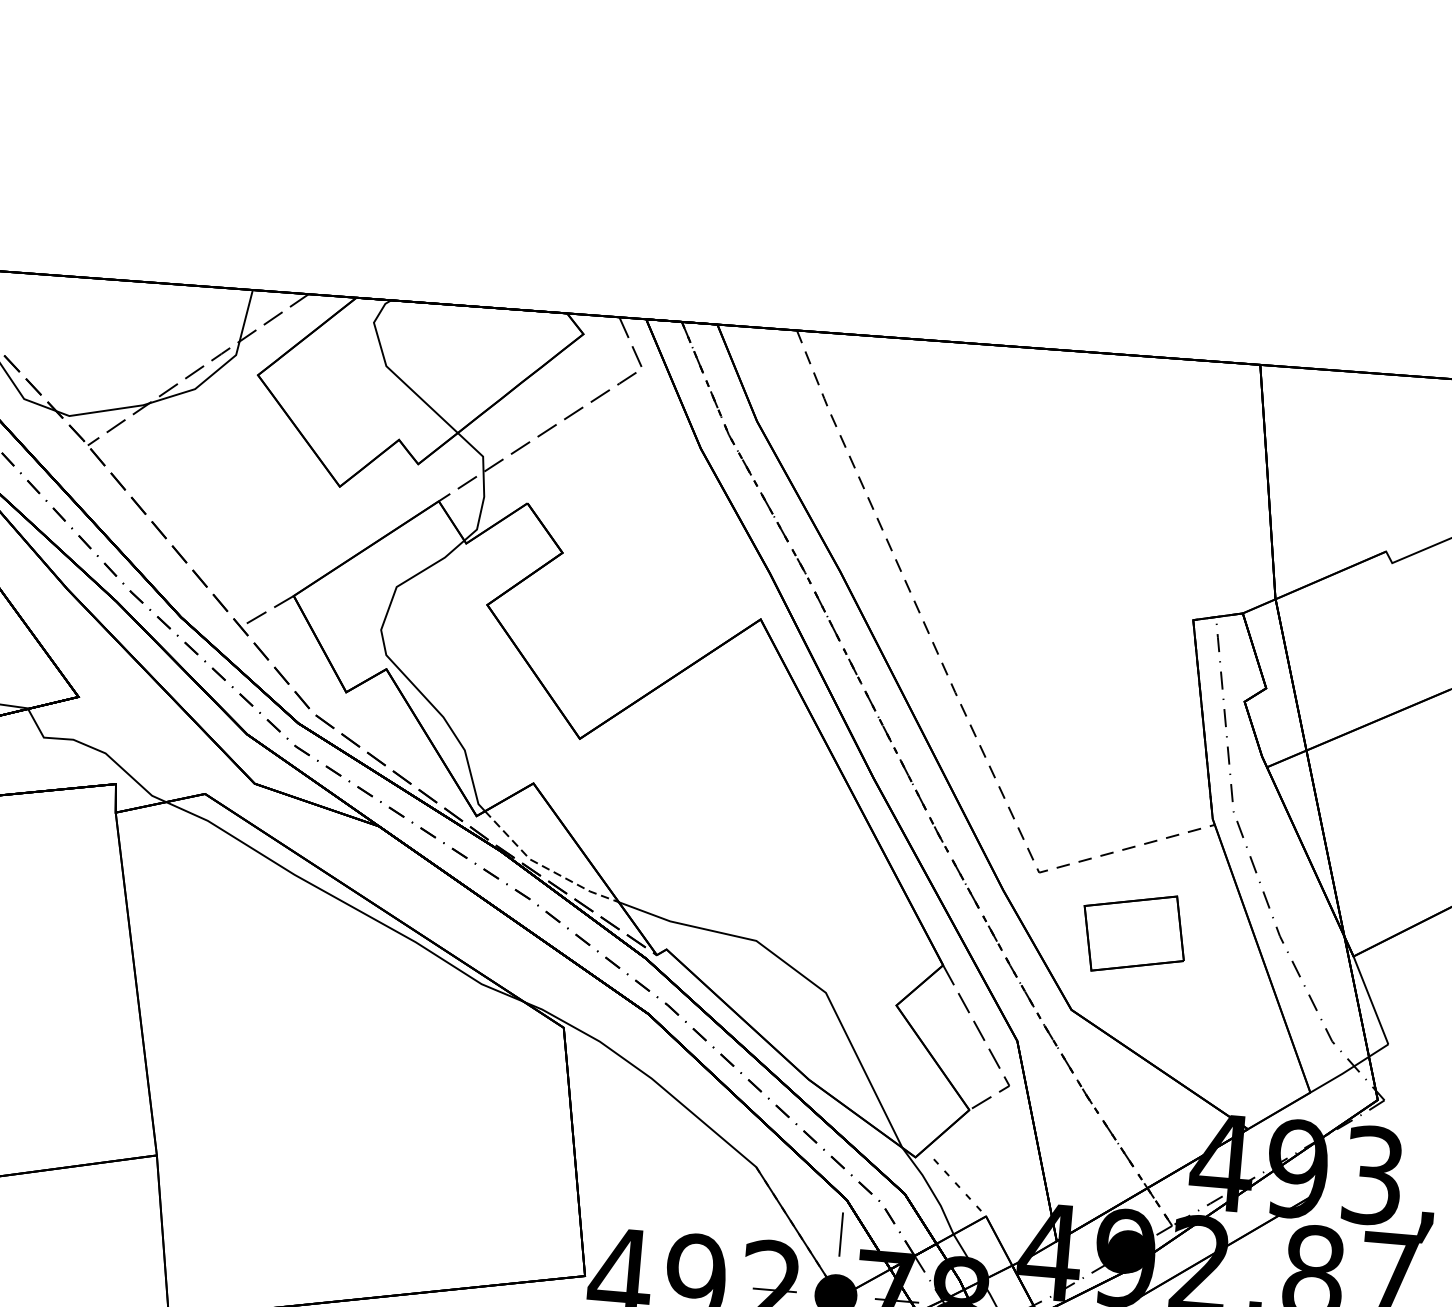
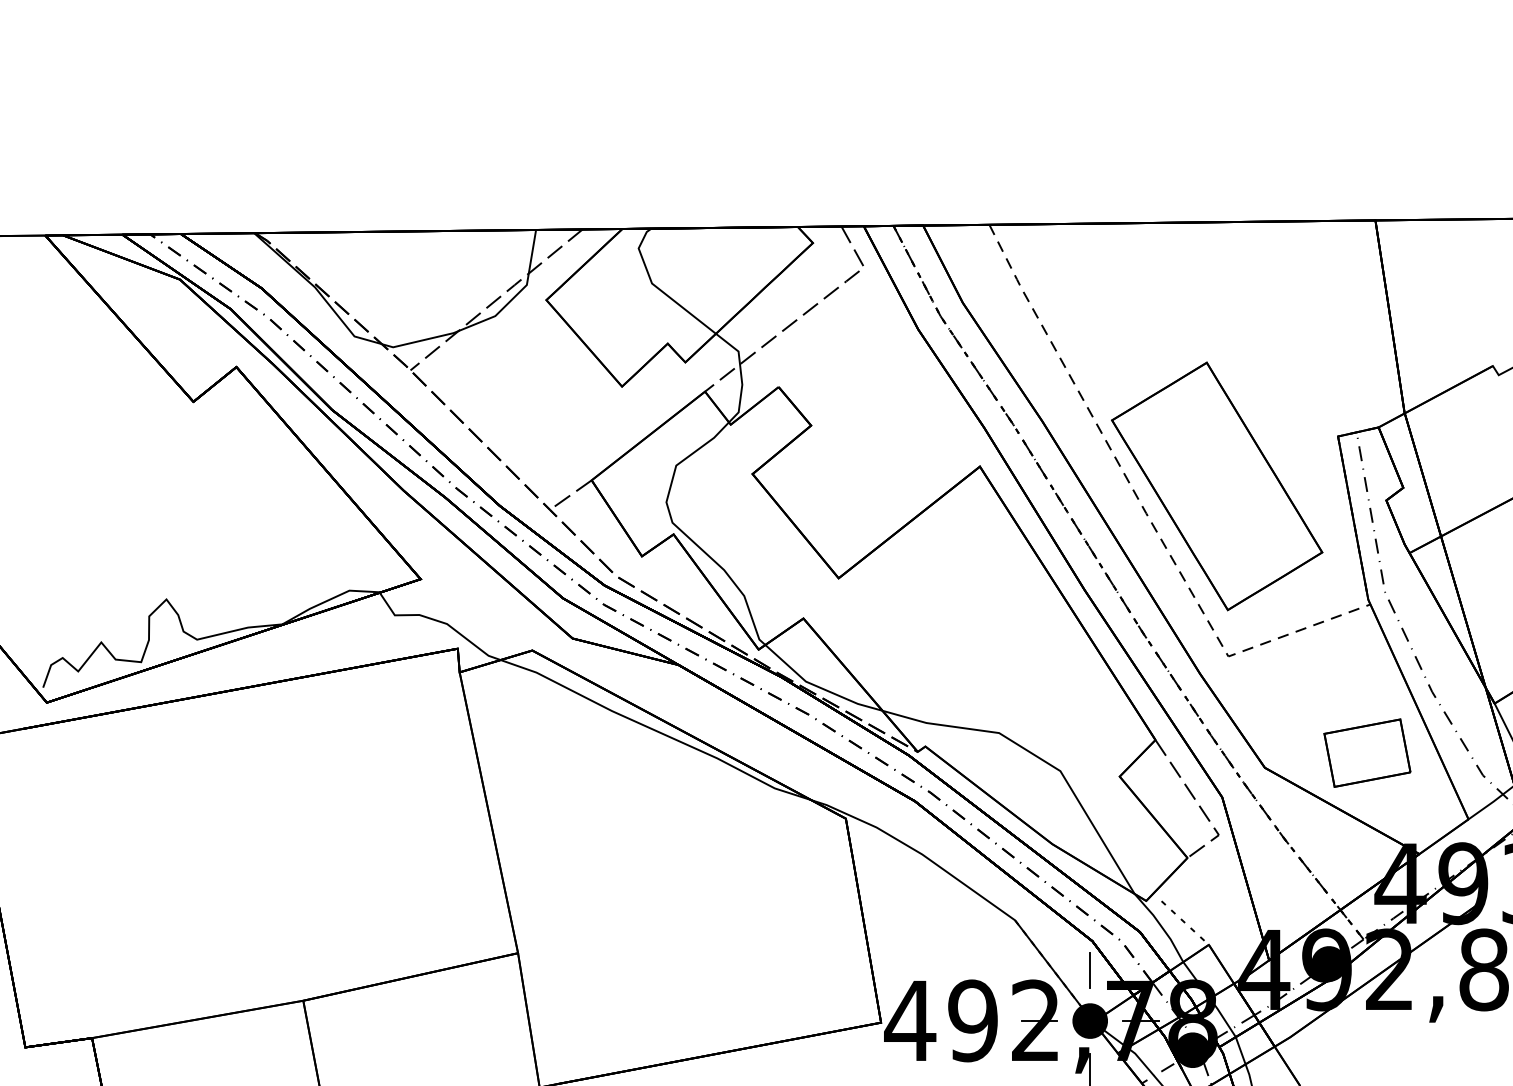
part: (1043, 667) -> (1217, 486), added
line: (544, 867) -> (818, 687), dashed -> solid
part: (1134, 932) -> (1367, 752), moved

